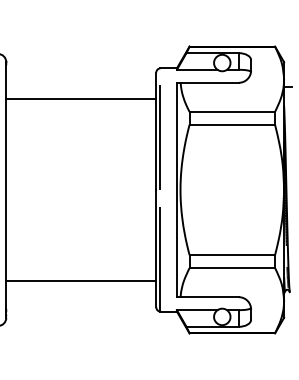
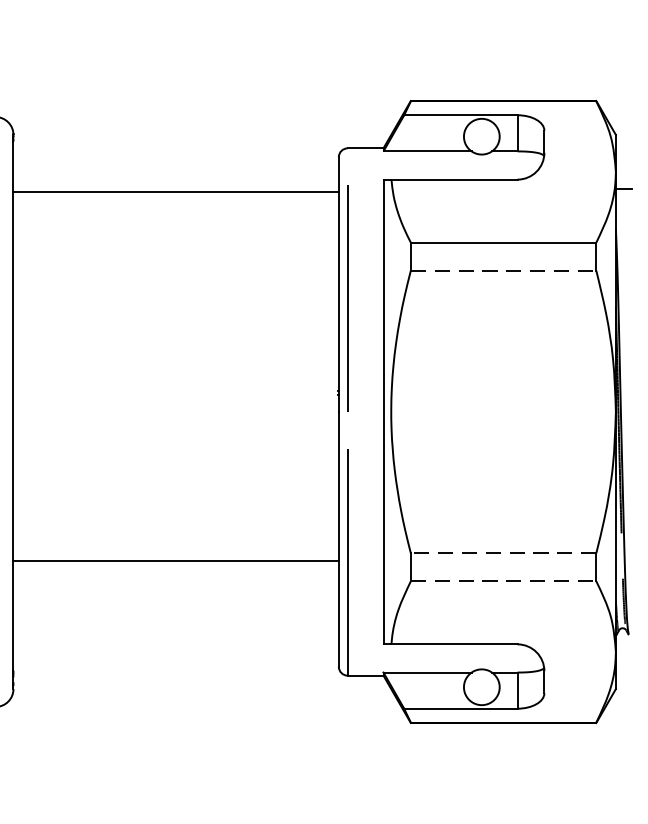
line: (81, 99) -> (176, 191), moved
line: (232, 124) -> (503, 269), solid -> dashed
line: (232, 255) -> (503, 554), solid -> dashed
line: (232, 268) -> (503, 582), solid -> dashed
line: (81, 280) -> (176, 560), moved

